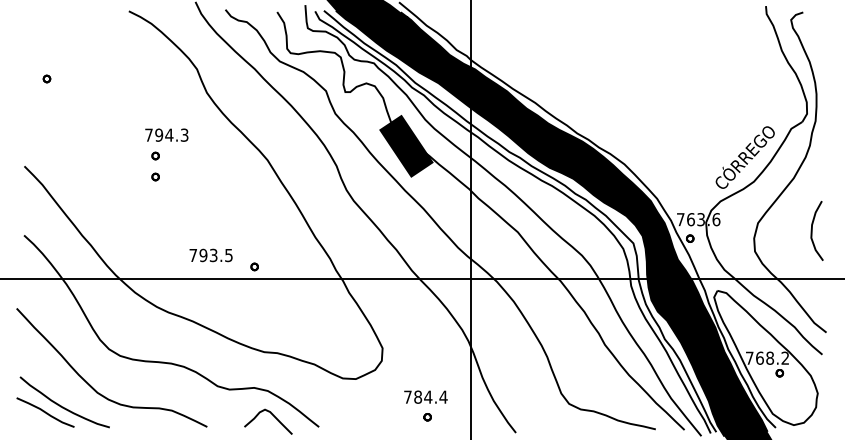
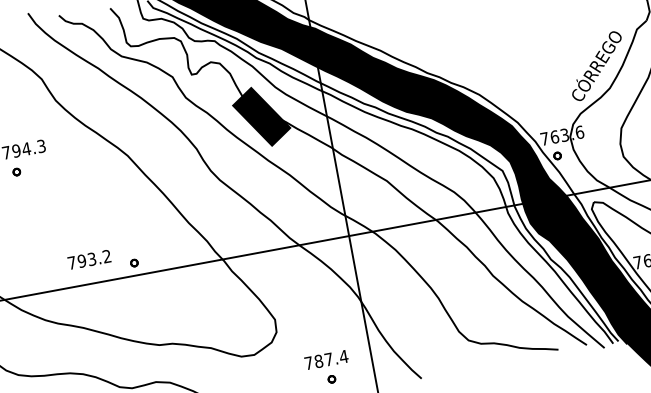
part: (155, 176) -> (20, 192), removed
text: (228, 255) -> (106, 256), 793.5 -> 793.2
text: (428, 396) -> (328, 358), 784.4 -> 787.4

